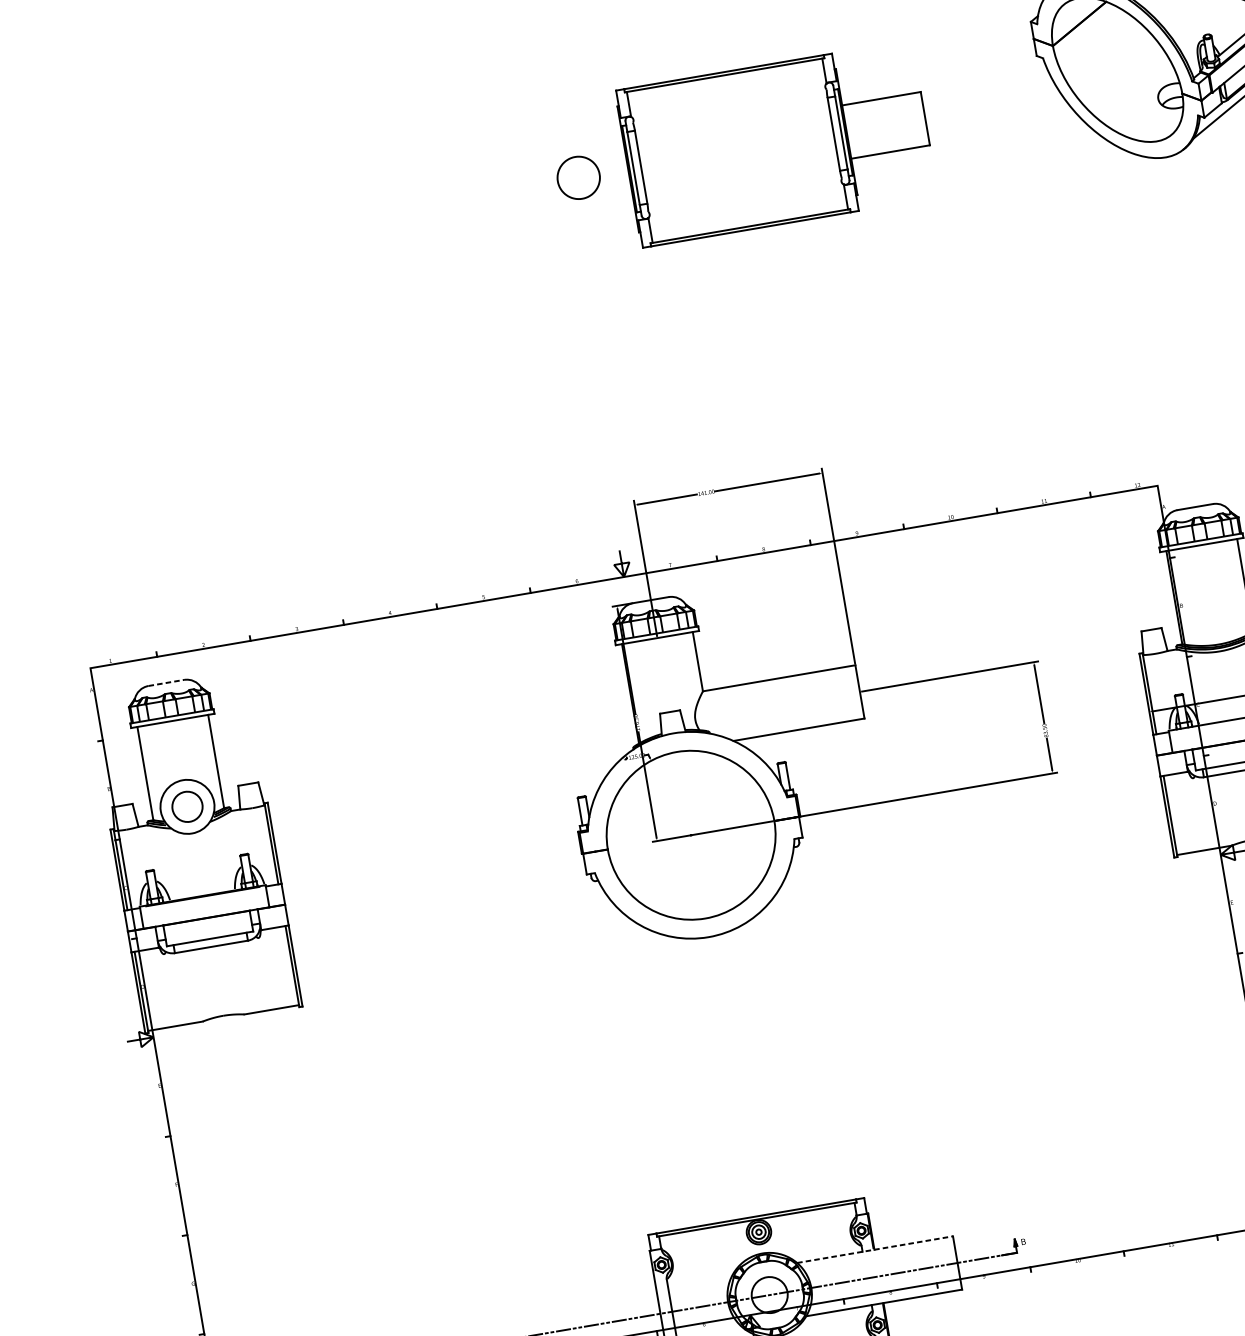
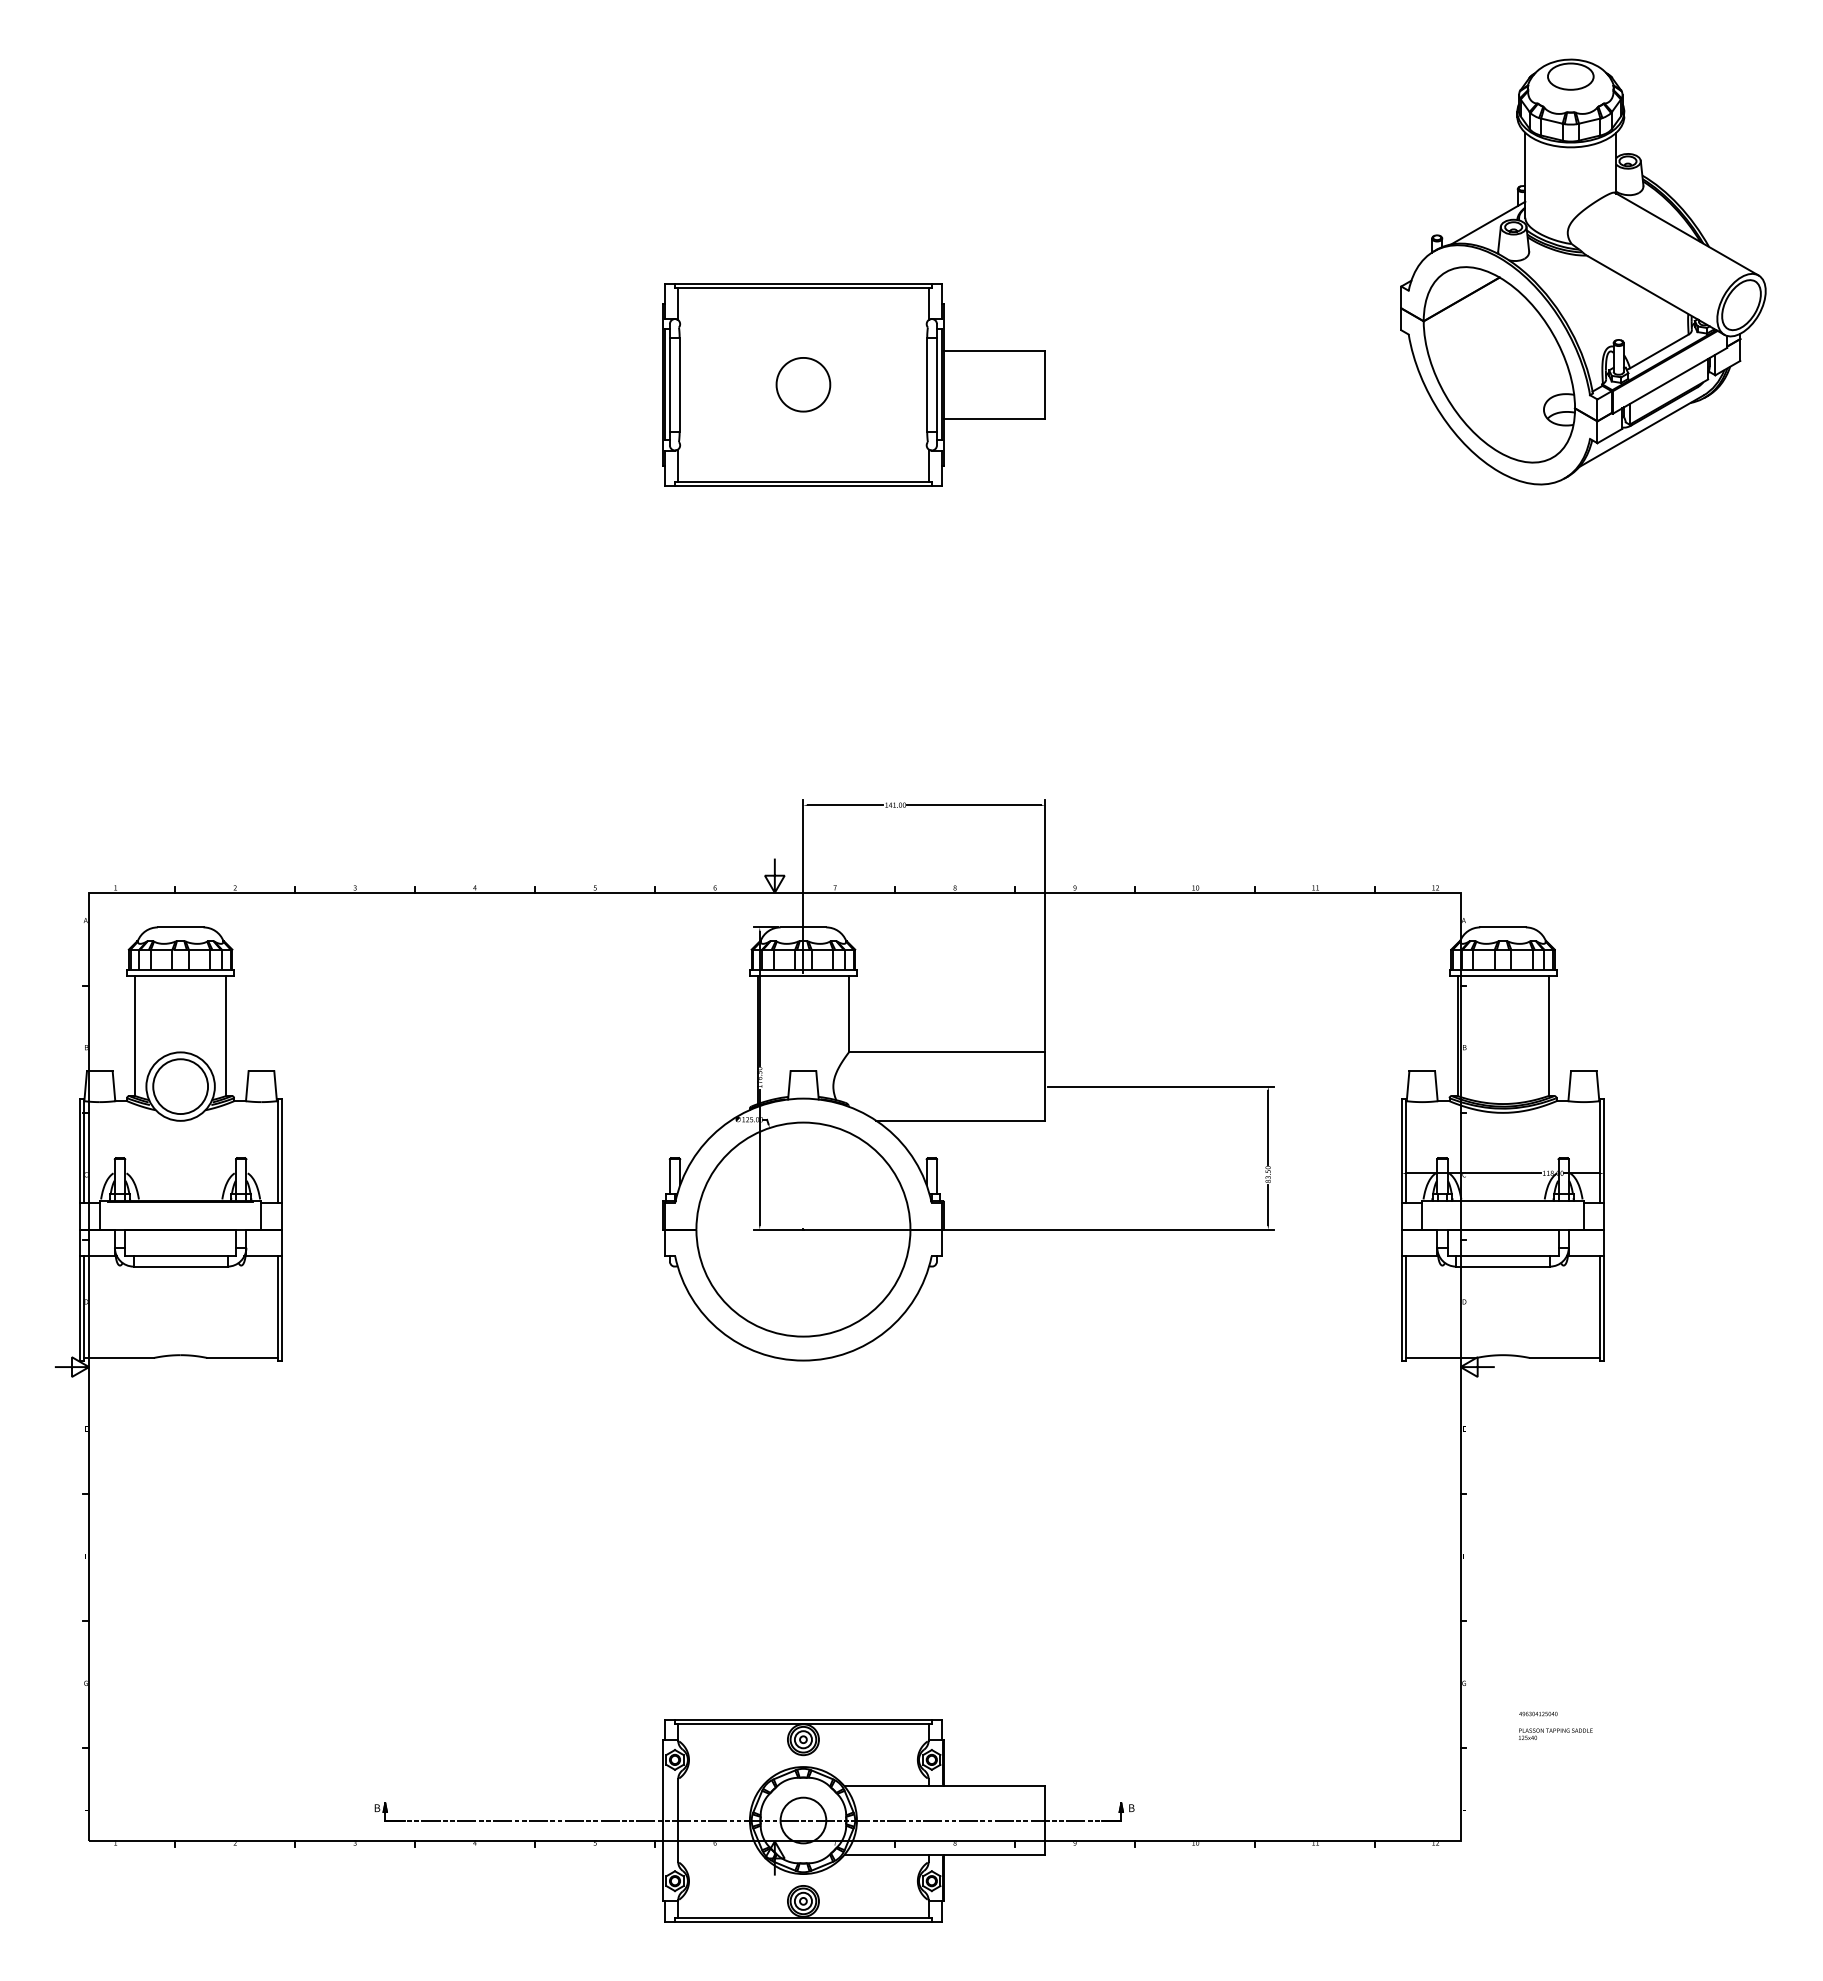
part: (776, 143) -> (853, 384), moved
line: (166, 683) -> (180, 927), dashed -> solid
circle: (187, 806) -> (180, 1086), size x1.43
line: (875, 1249) -> (945, 1786), dashed -> solid

